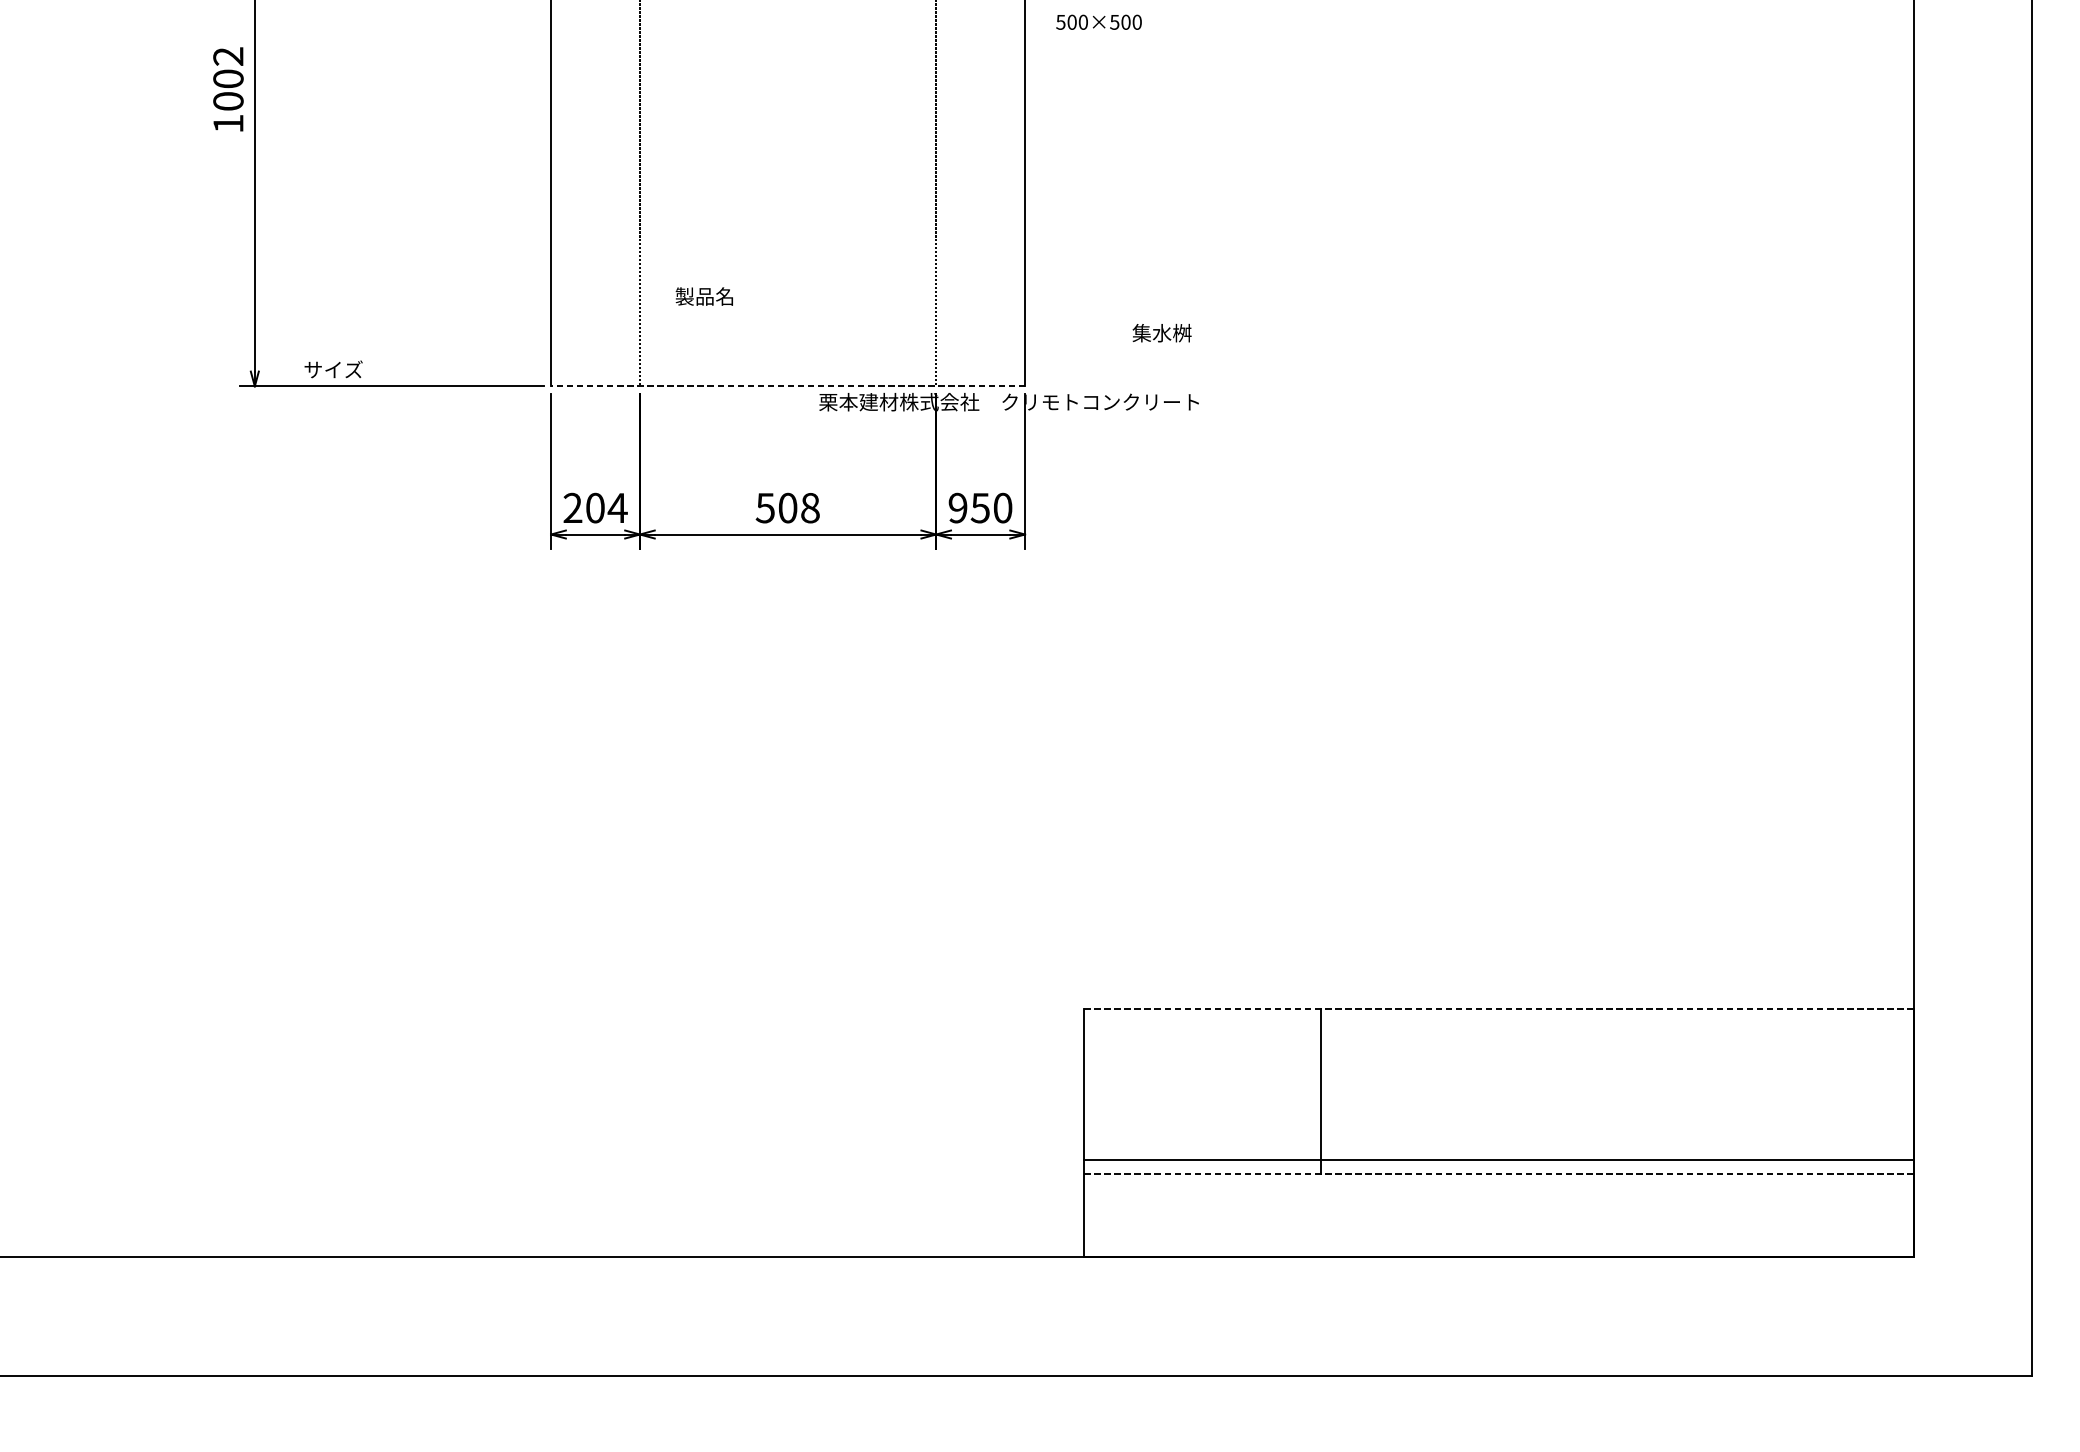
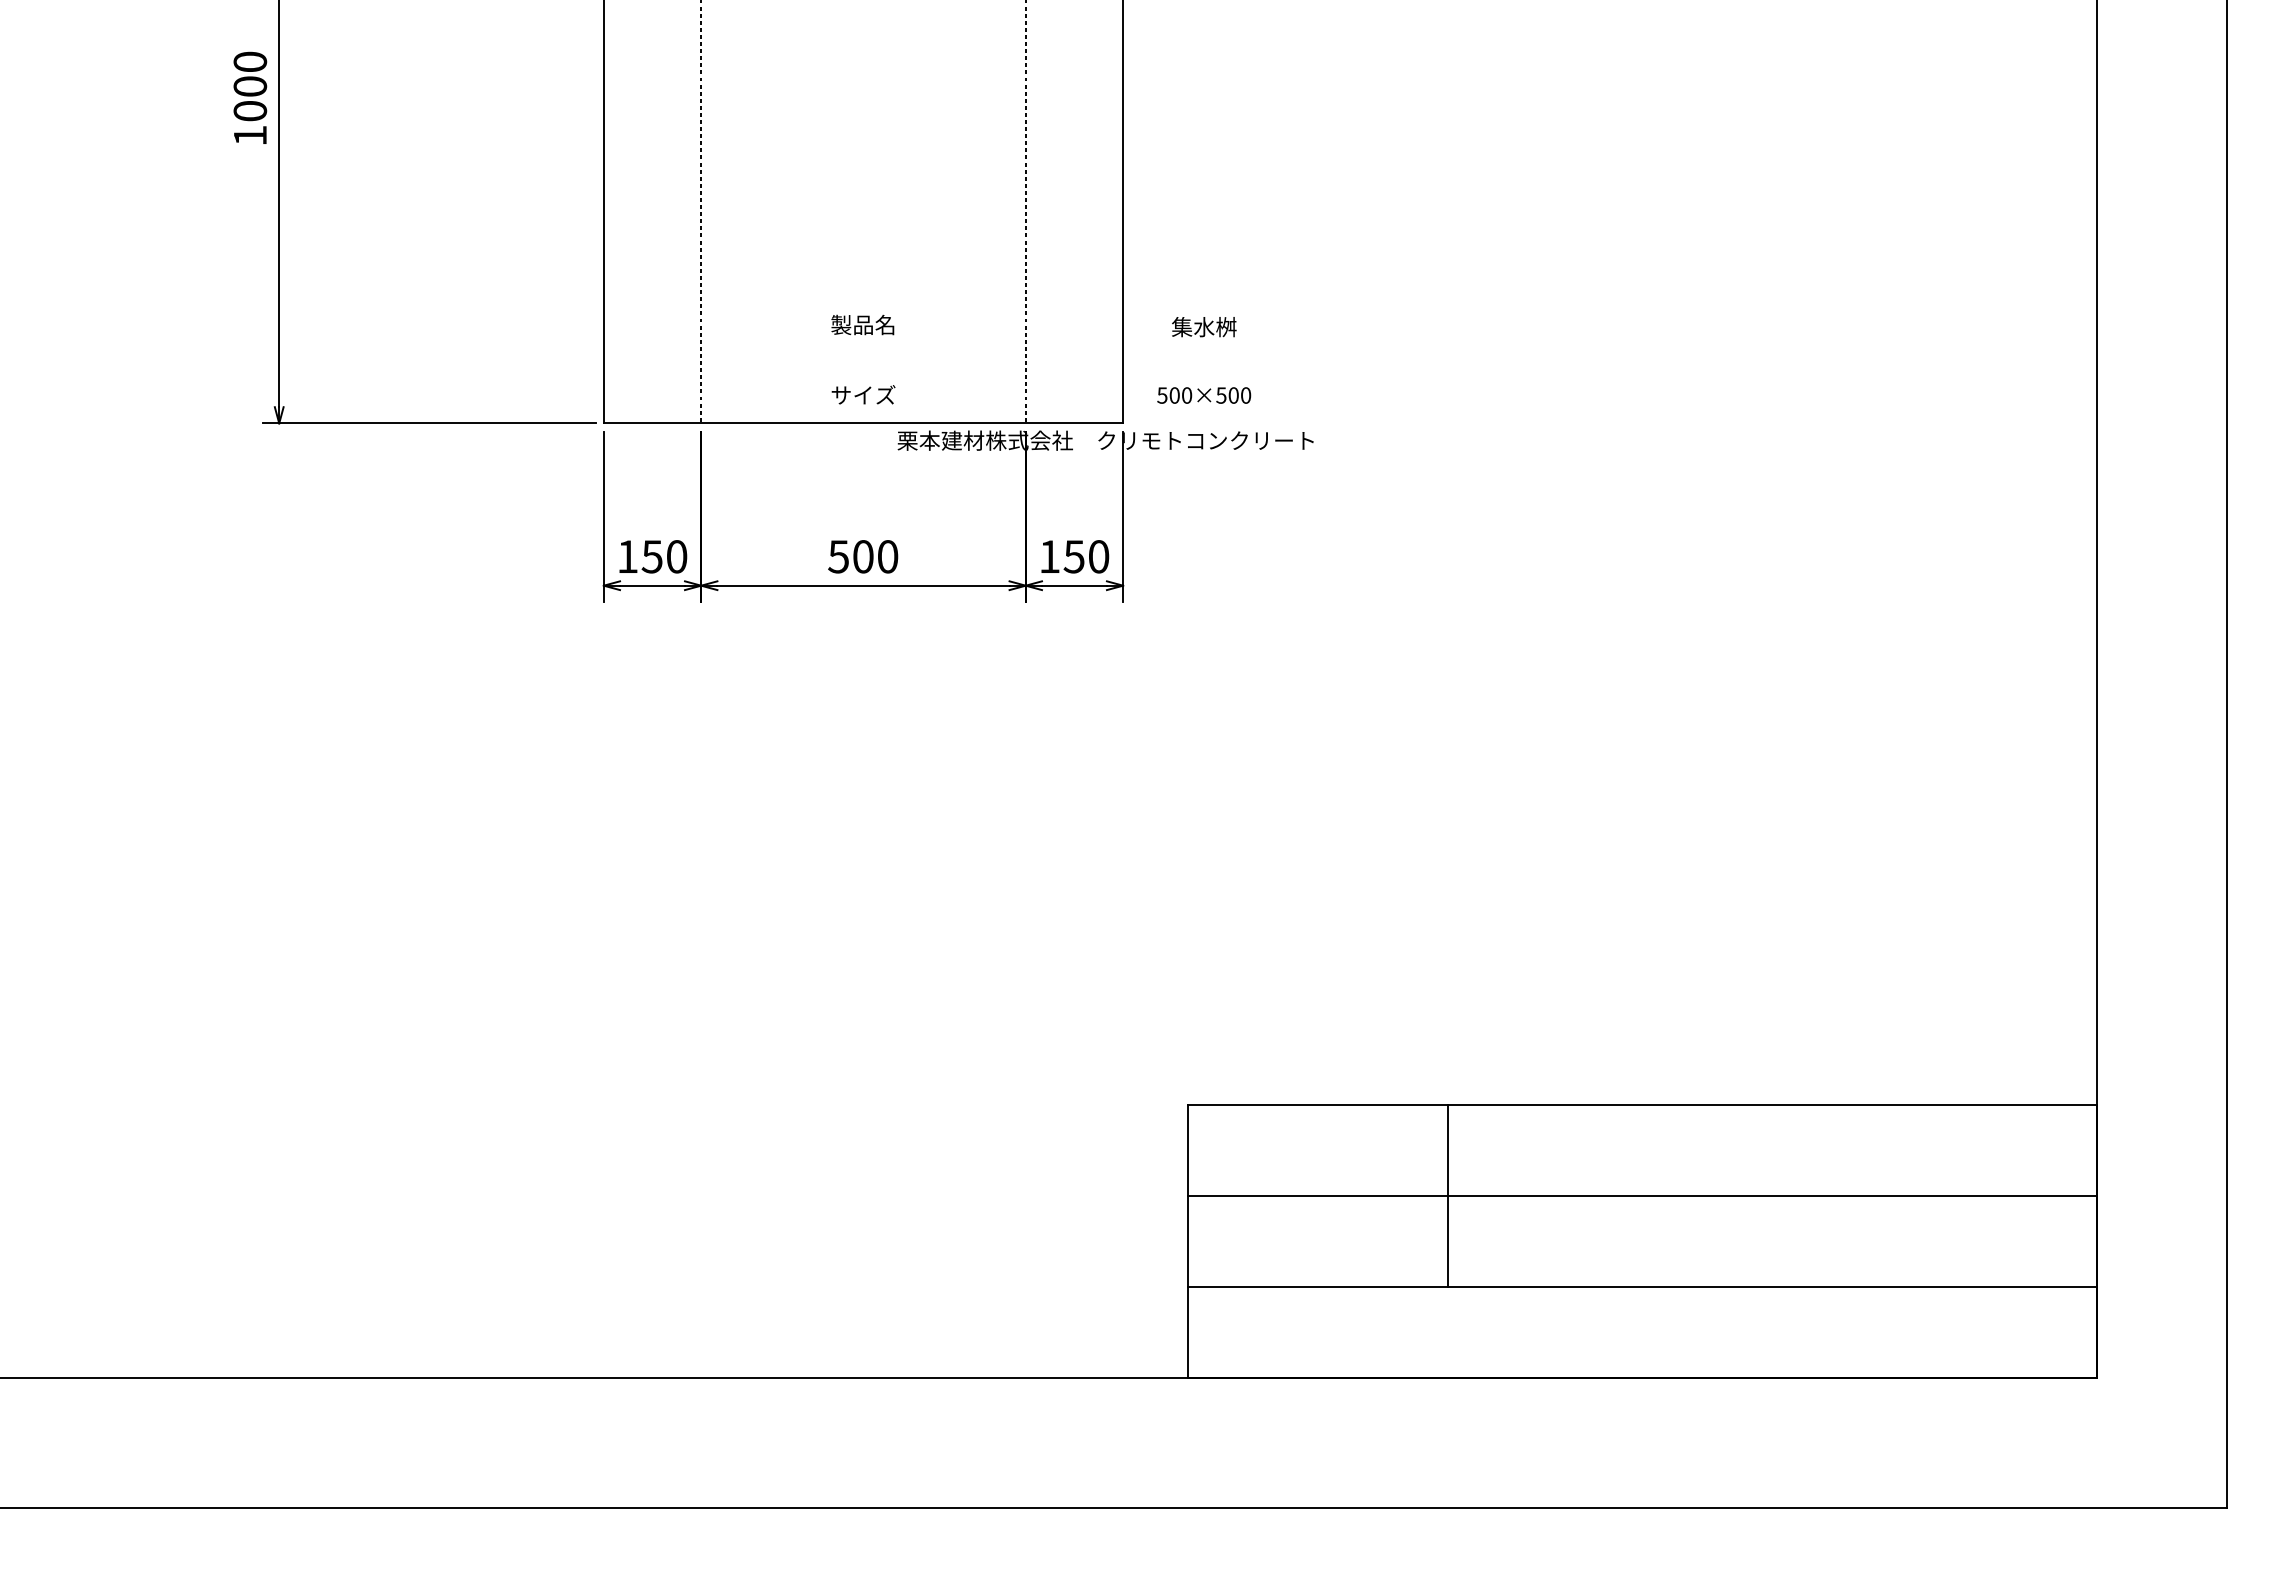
text: (1099, 22) -> (1204, 395), moved
text: (228, 56) -> (250, 61), 1002 -> 1000
text: (704, 296) -> (862, 324), moved
text: (1162, 333) -> (1204, 327), moved
text: (333, 369) -> (863, 394), moved
line: (788, 386) -> (863, 423), dashed -> solid
text: (595, 507) -> (652, 556), 204 -> 150
text: (809, 507) -> (887, 556), 508 -> 500
text: (957, 507) -> (1049, 556), 950 -> 150
line: (1499, 1008) -> (1642, 1105), dashed -> solid
line: (1499, 1159) -> (1642, 1195), moved
line: (1499, 1174) -> (1642, 1286), dashed -> solid

